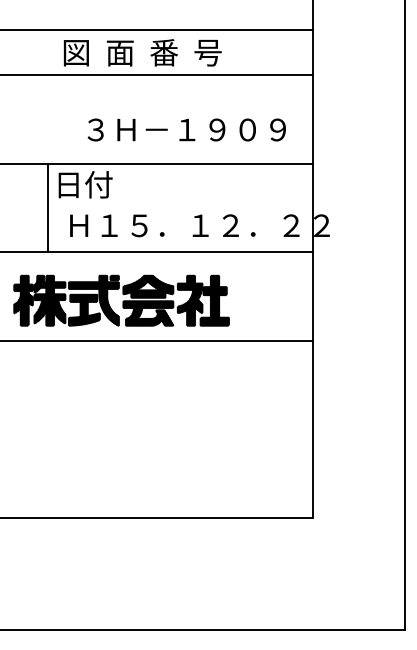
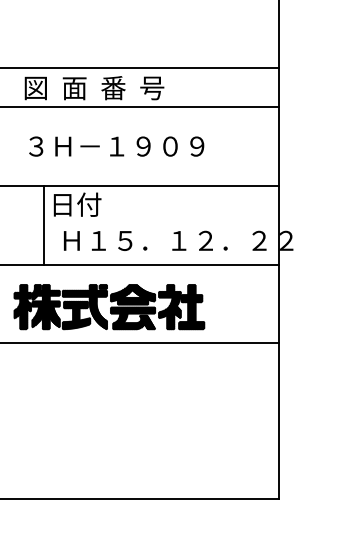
text: (142, 52) -> (94, 87), moved
text: (186, 129) -> (116, 146), moved

